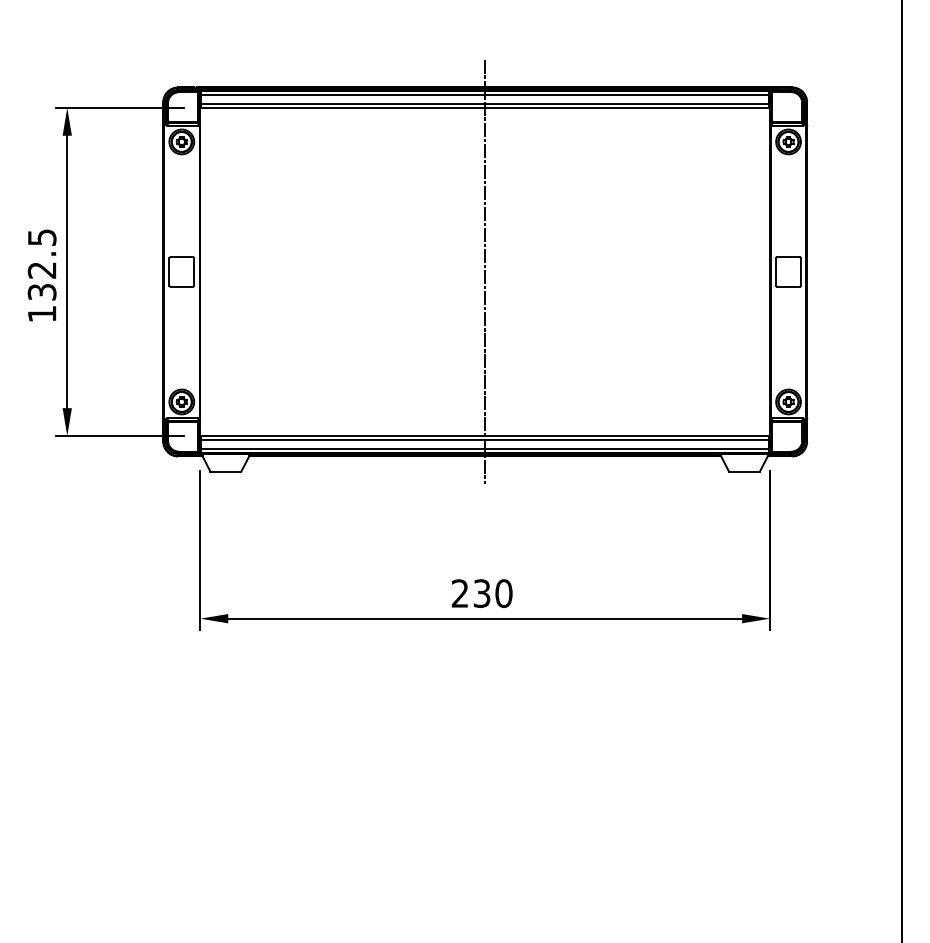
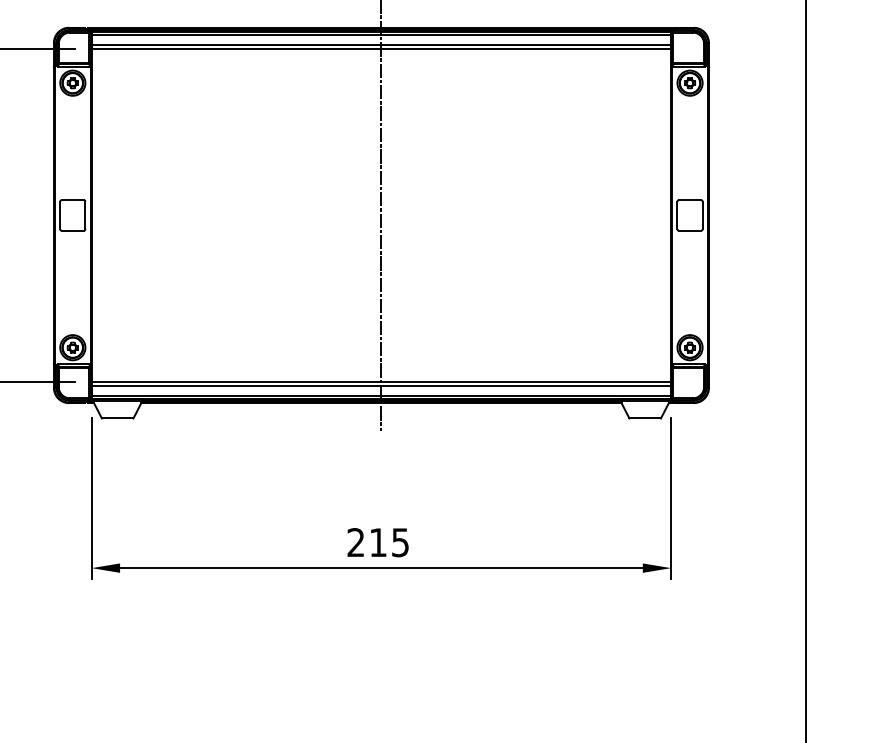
text: (492, 593) -> (388, 542), 230 -> 215

